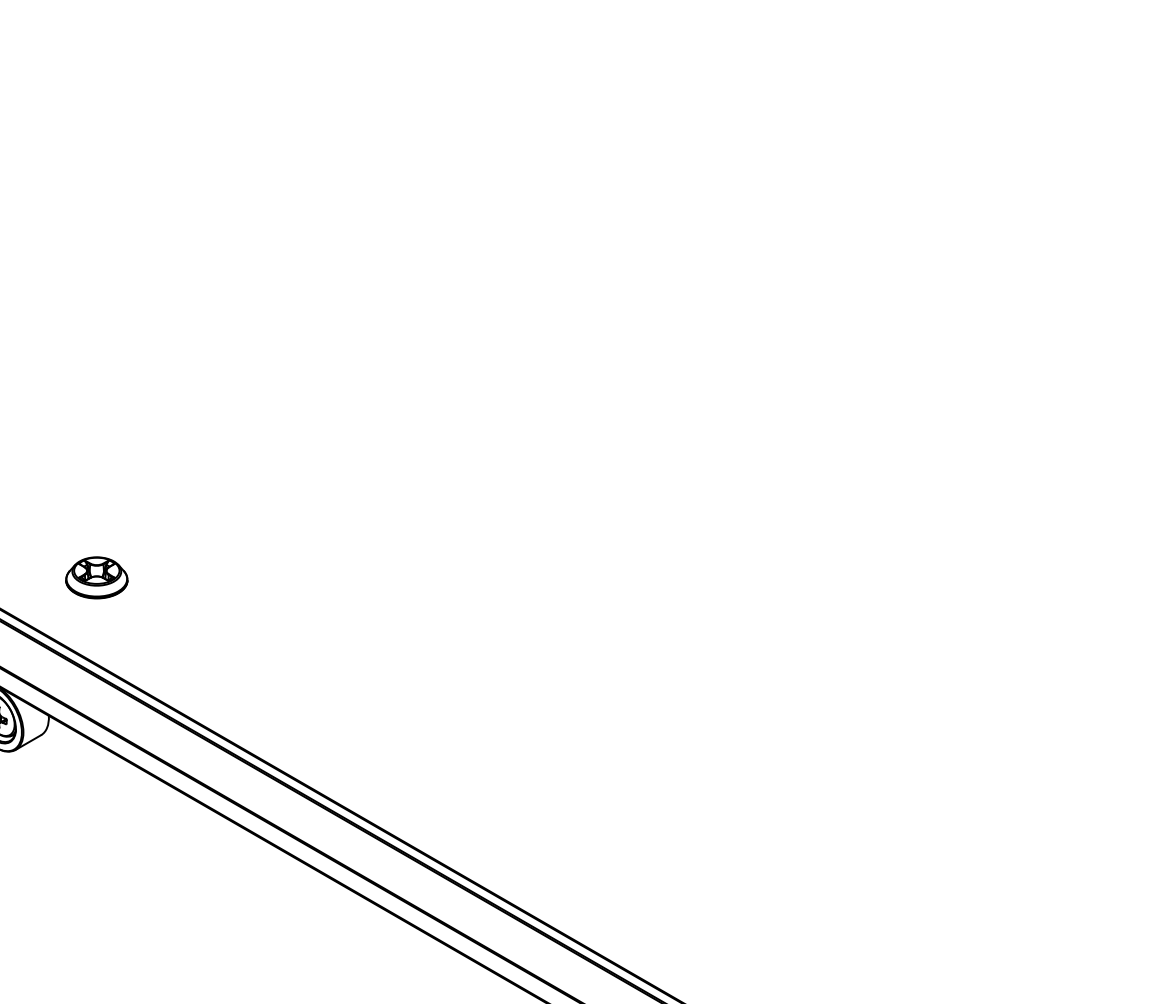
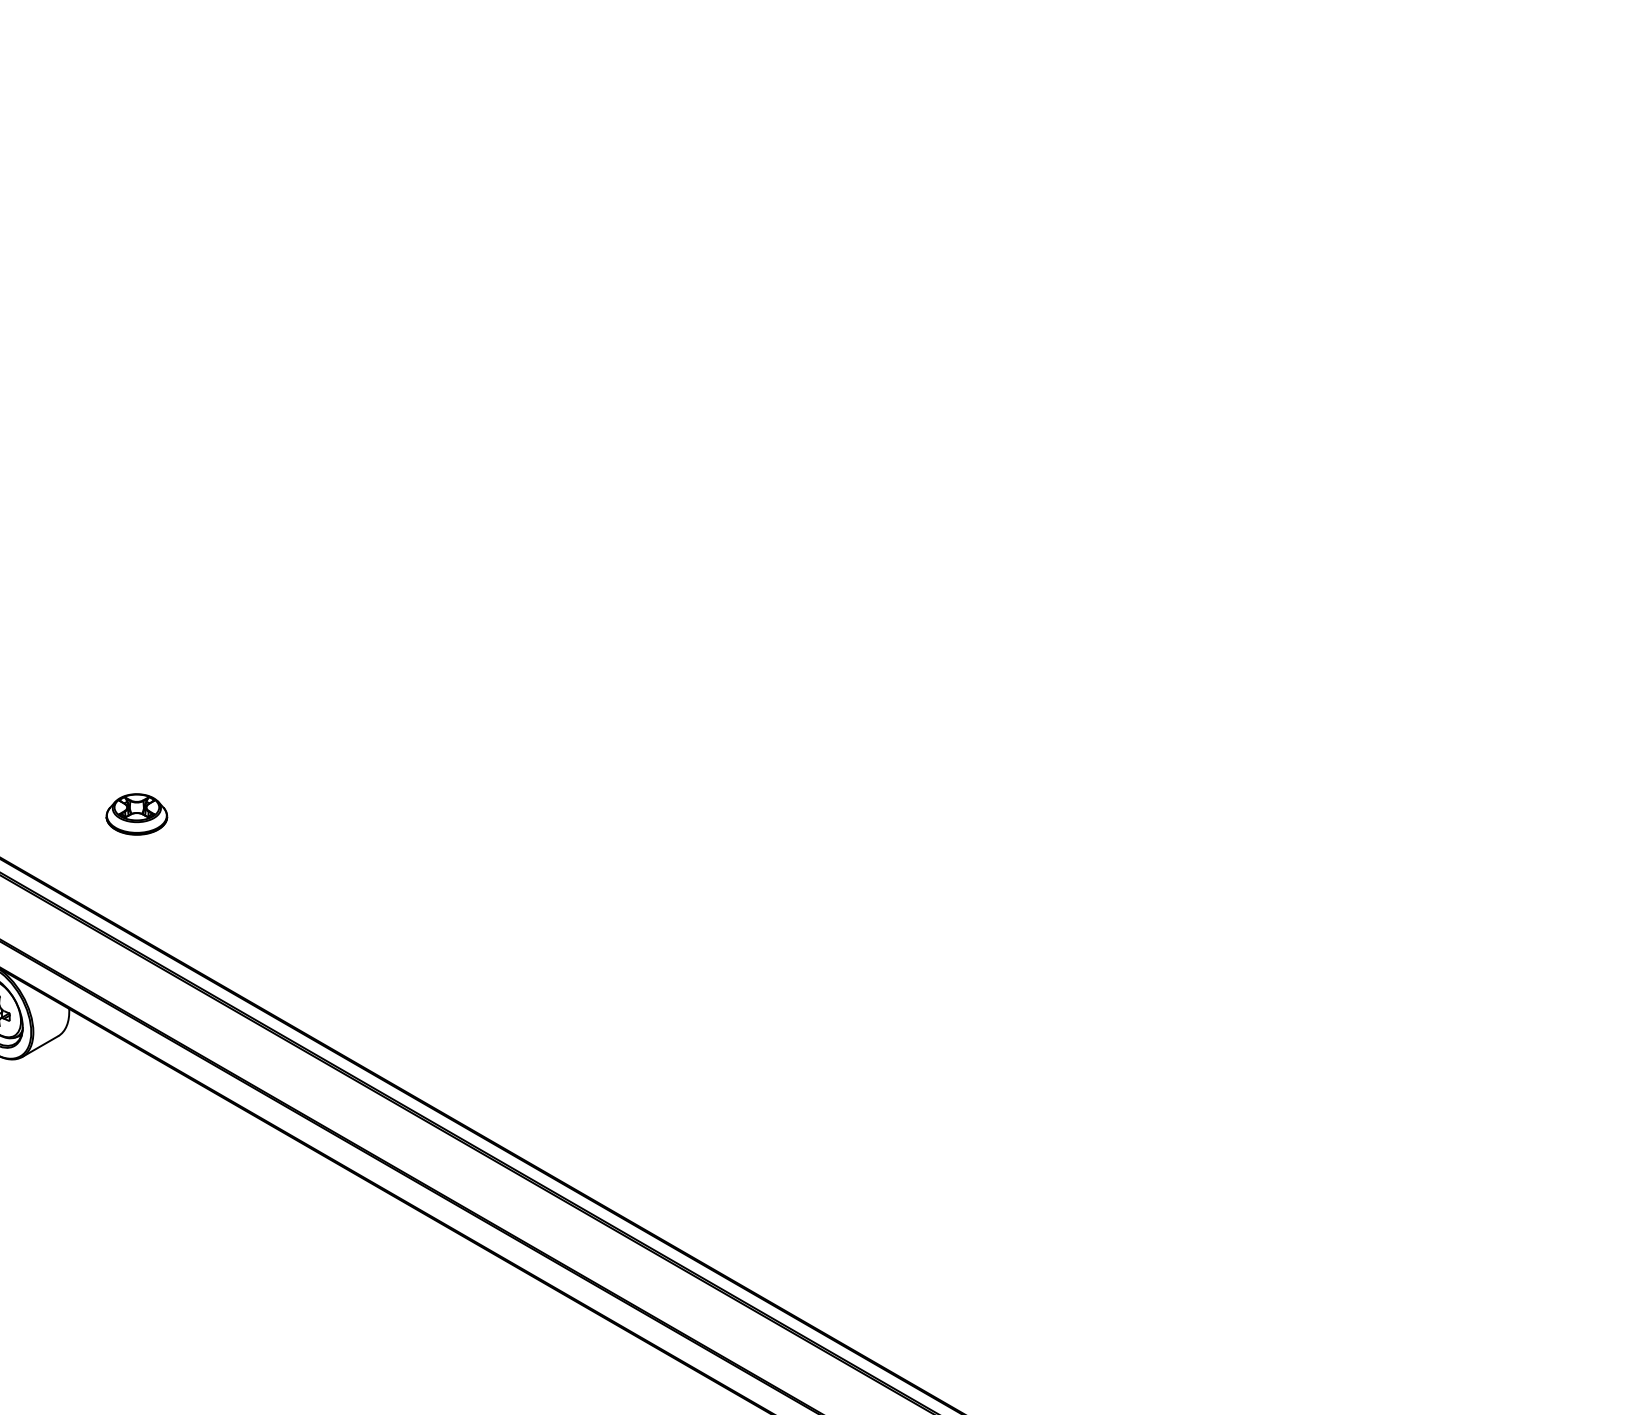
part: (96, 577) -> (136, 814), size x0.7

